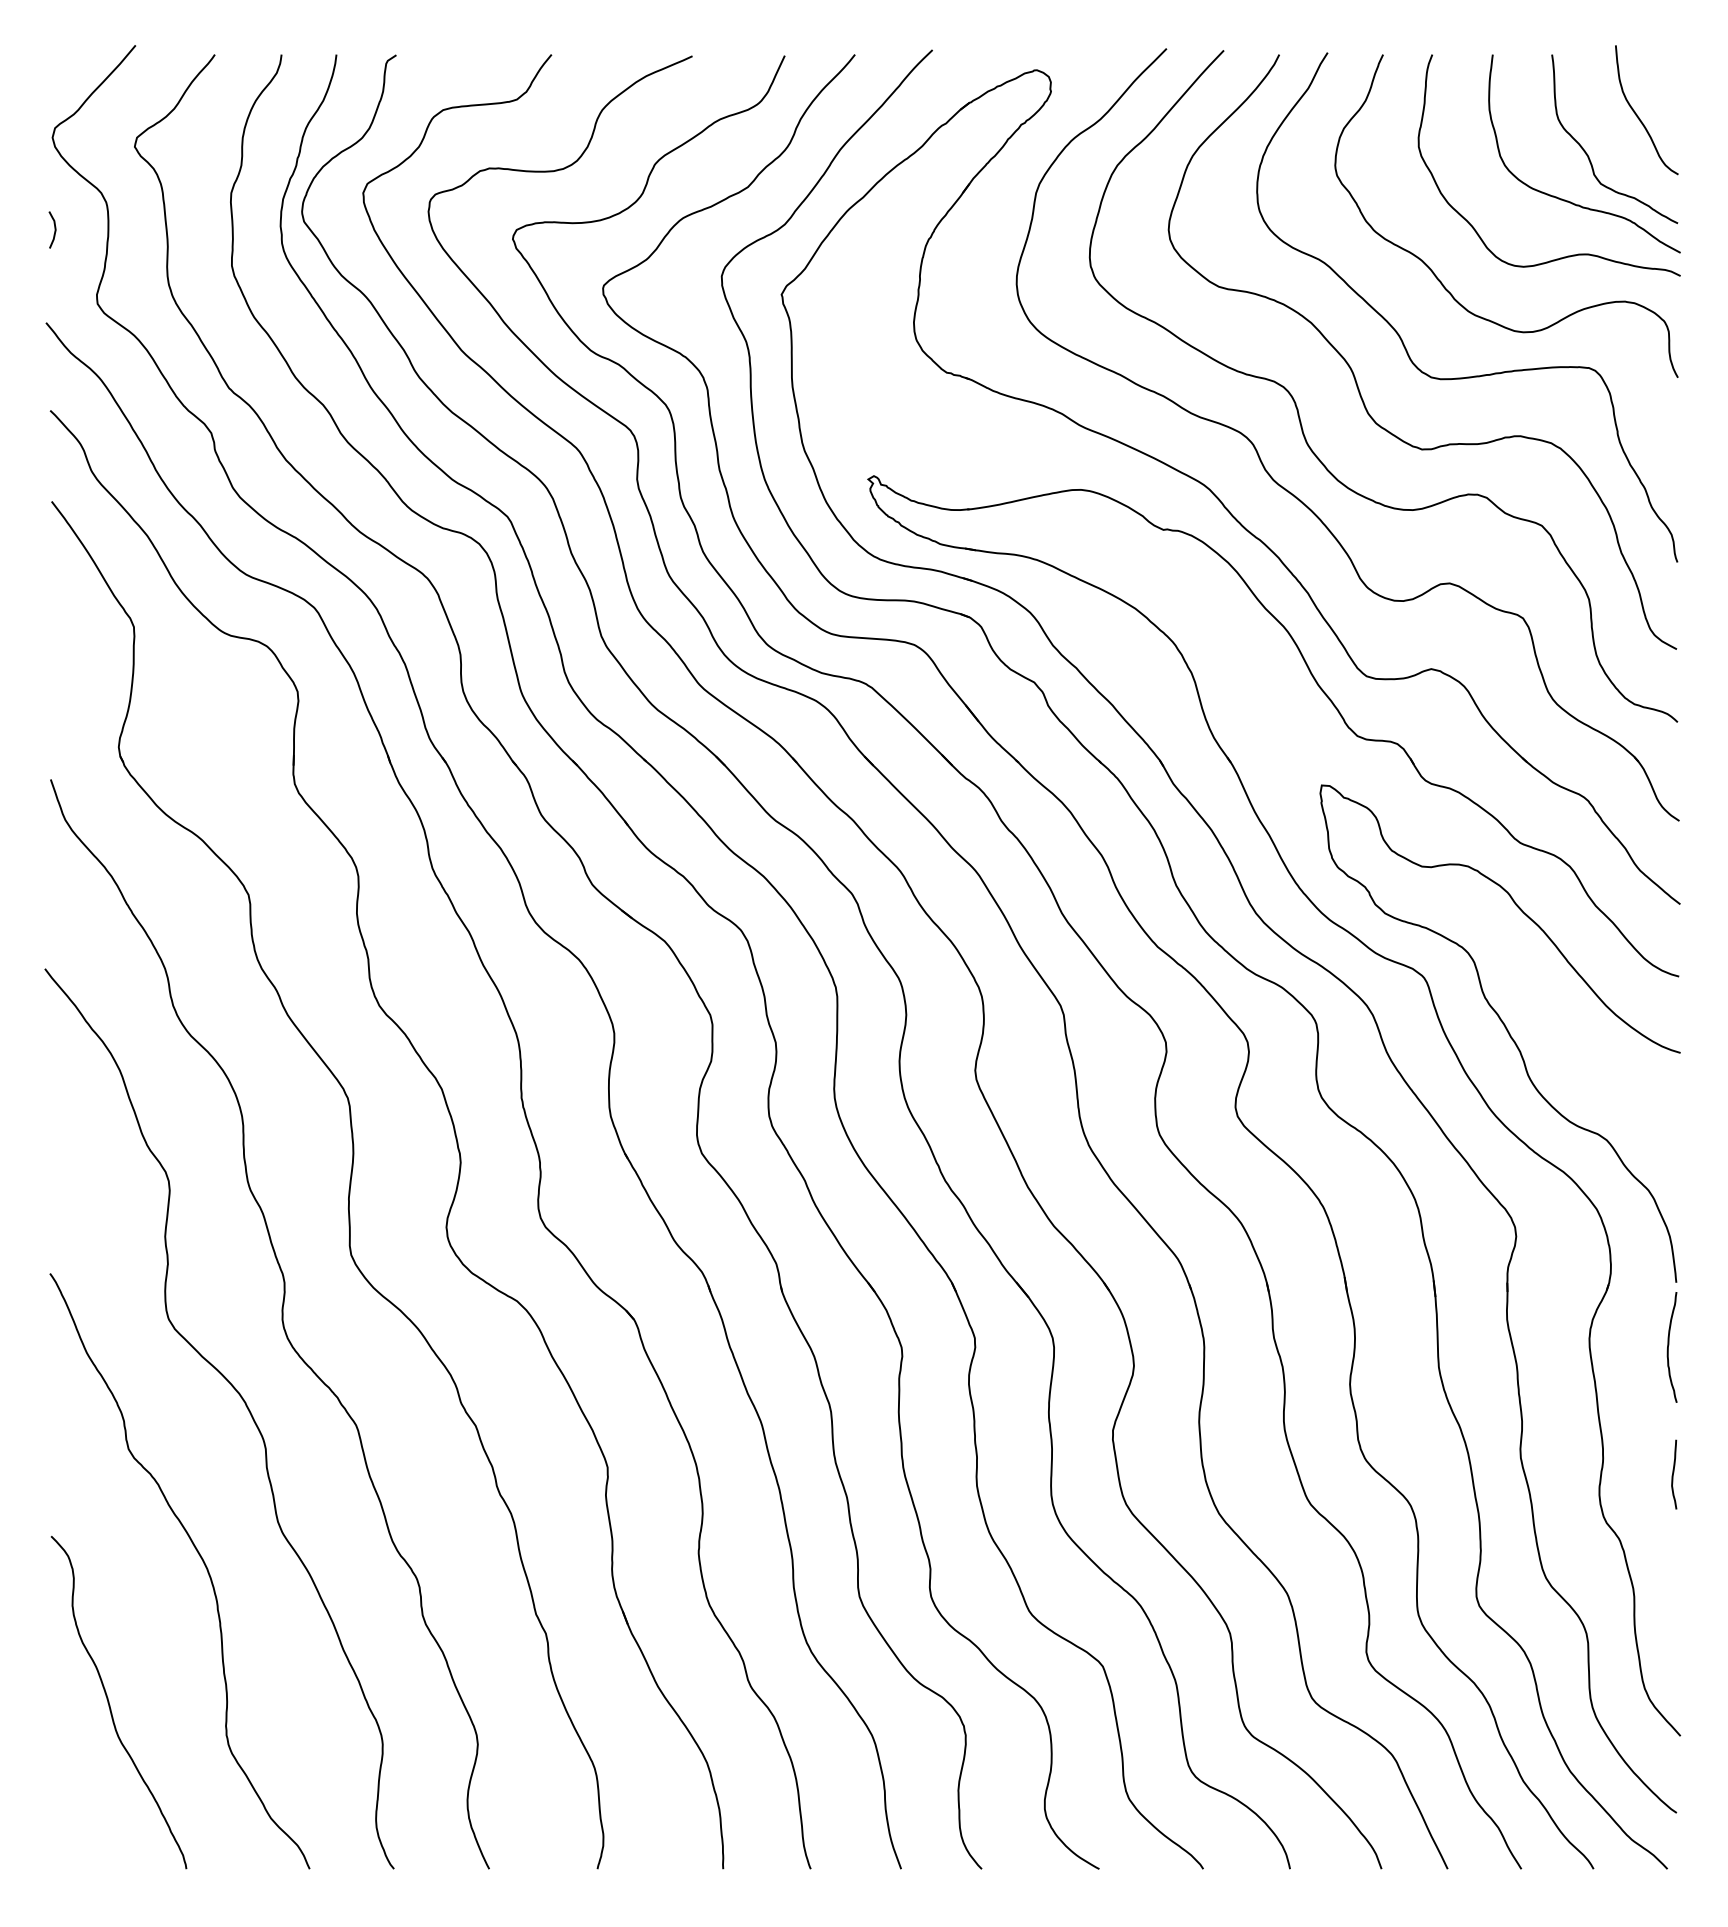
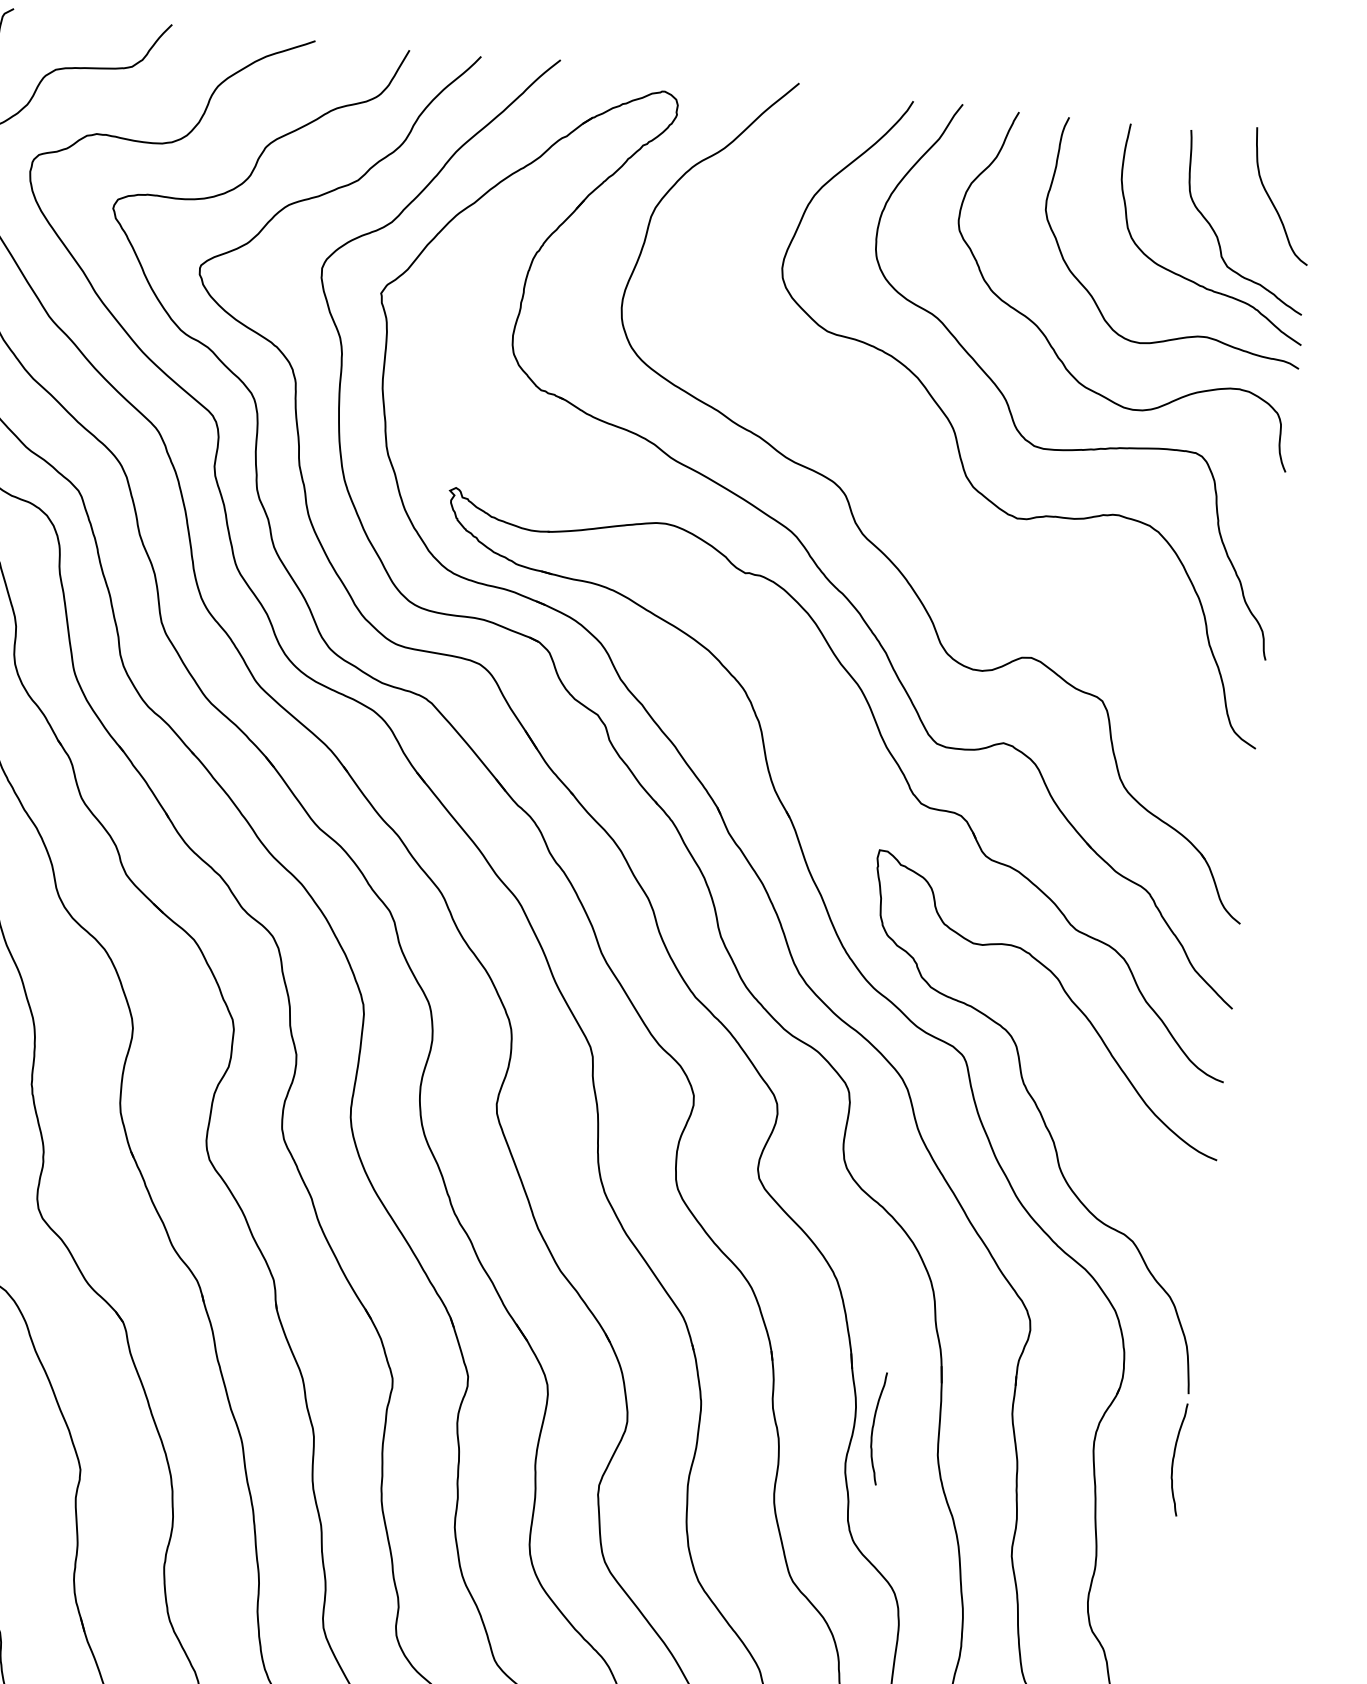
curve: (1298, 409) -> (895, 464), removed
curve: (1374, 1345) -> (874, 1426), added
curve: (1673, 1474) -> (1165, 1589), removed

